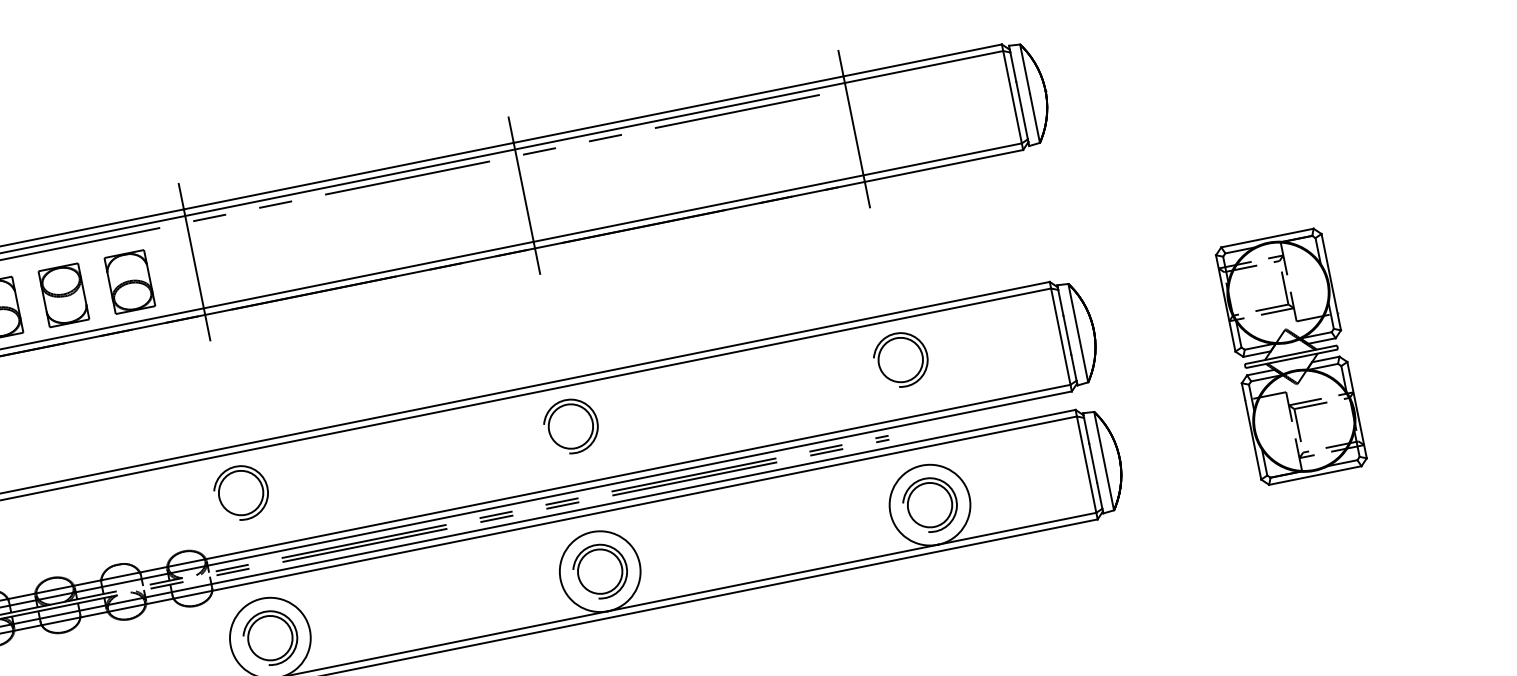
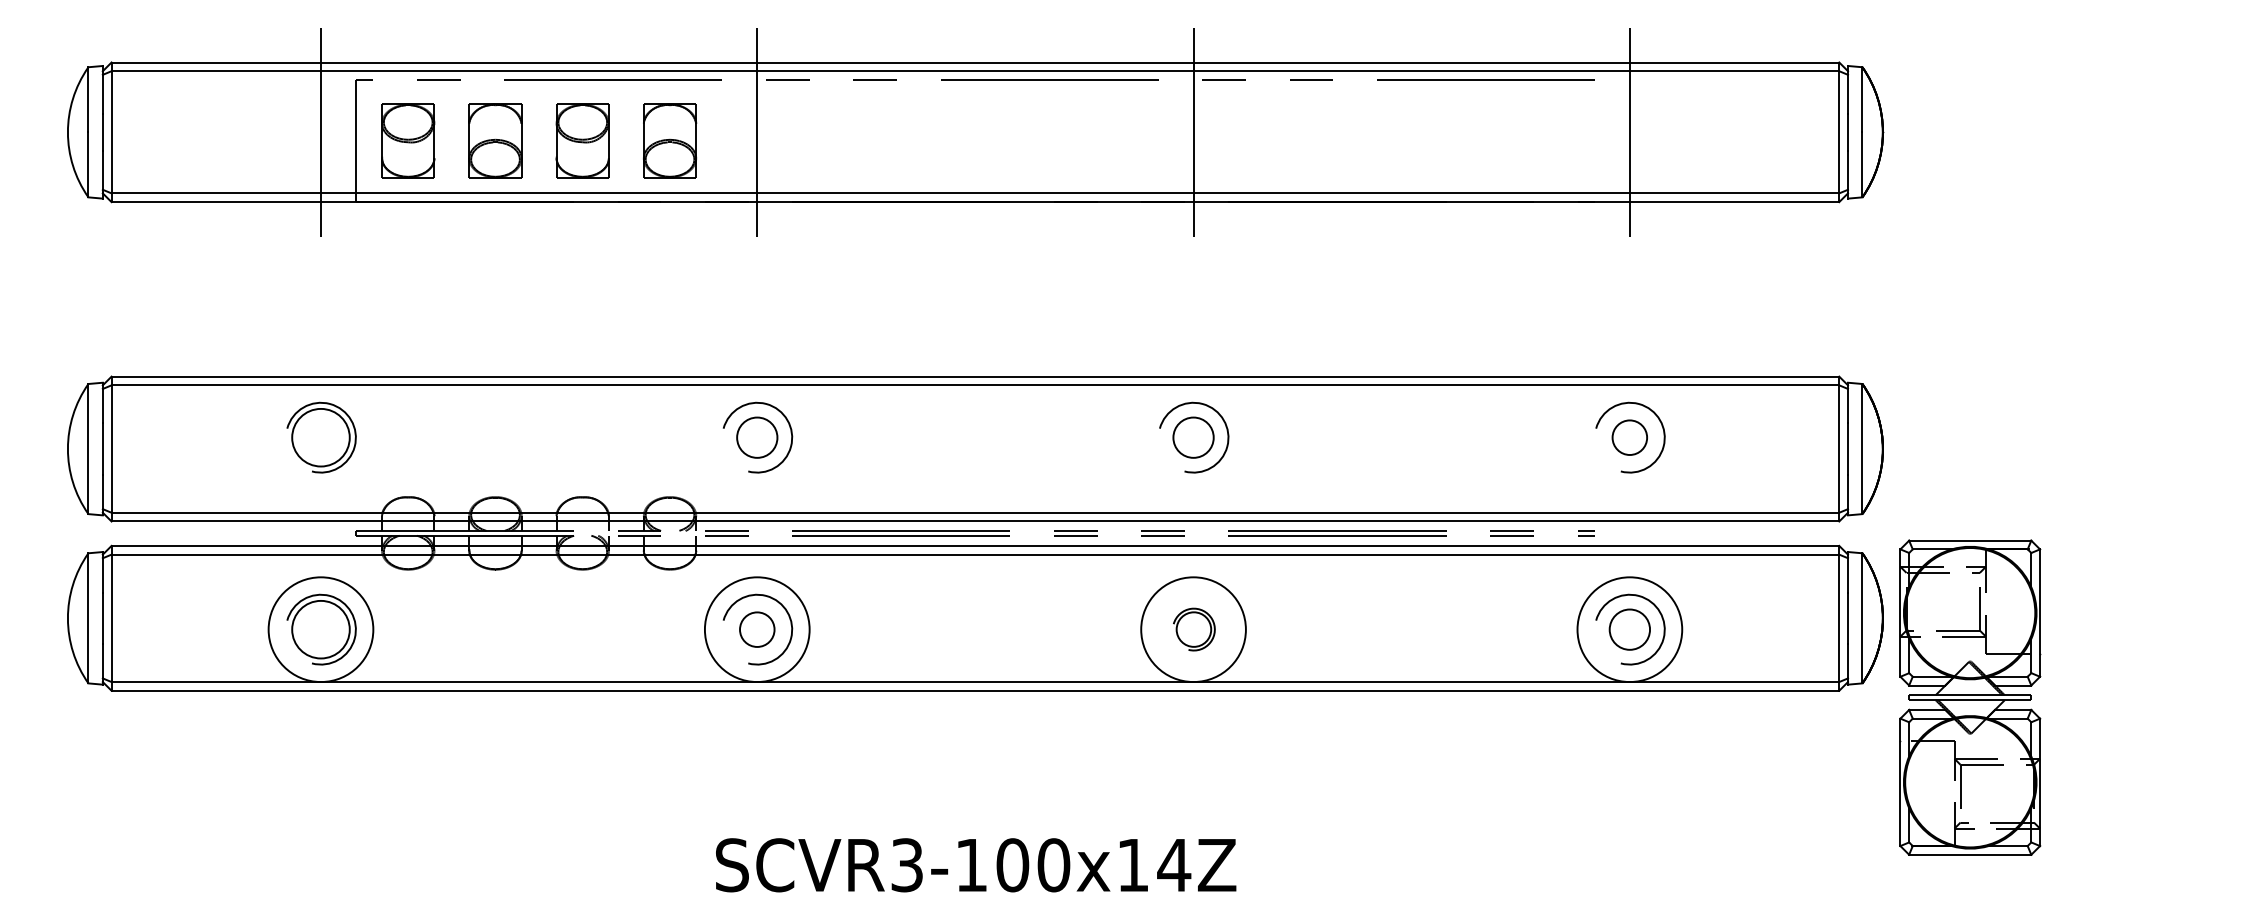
part: (1291, 356) -> (1970, 697), moved
circle: (900, 359) -> (1629, 437), size x0.6
circle: (570, 426) -> (1193, 437), size x0.7
circle: (241, 492) -> (757, 437), size x0.7
circle: (929, 505) -> (1629, 629), size x0.7
part: (600, 571) -> (1194, 629), size x0.6
circle: (270, 638) -> (757, 629), size x0.6

